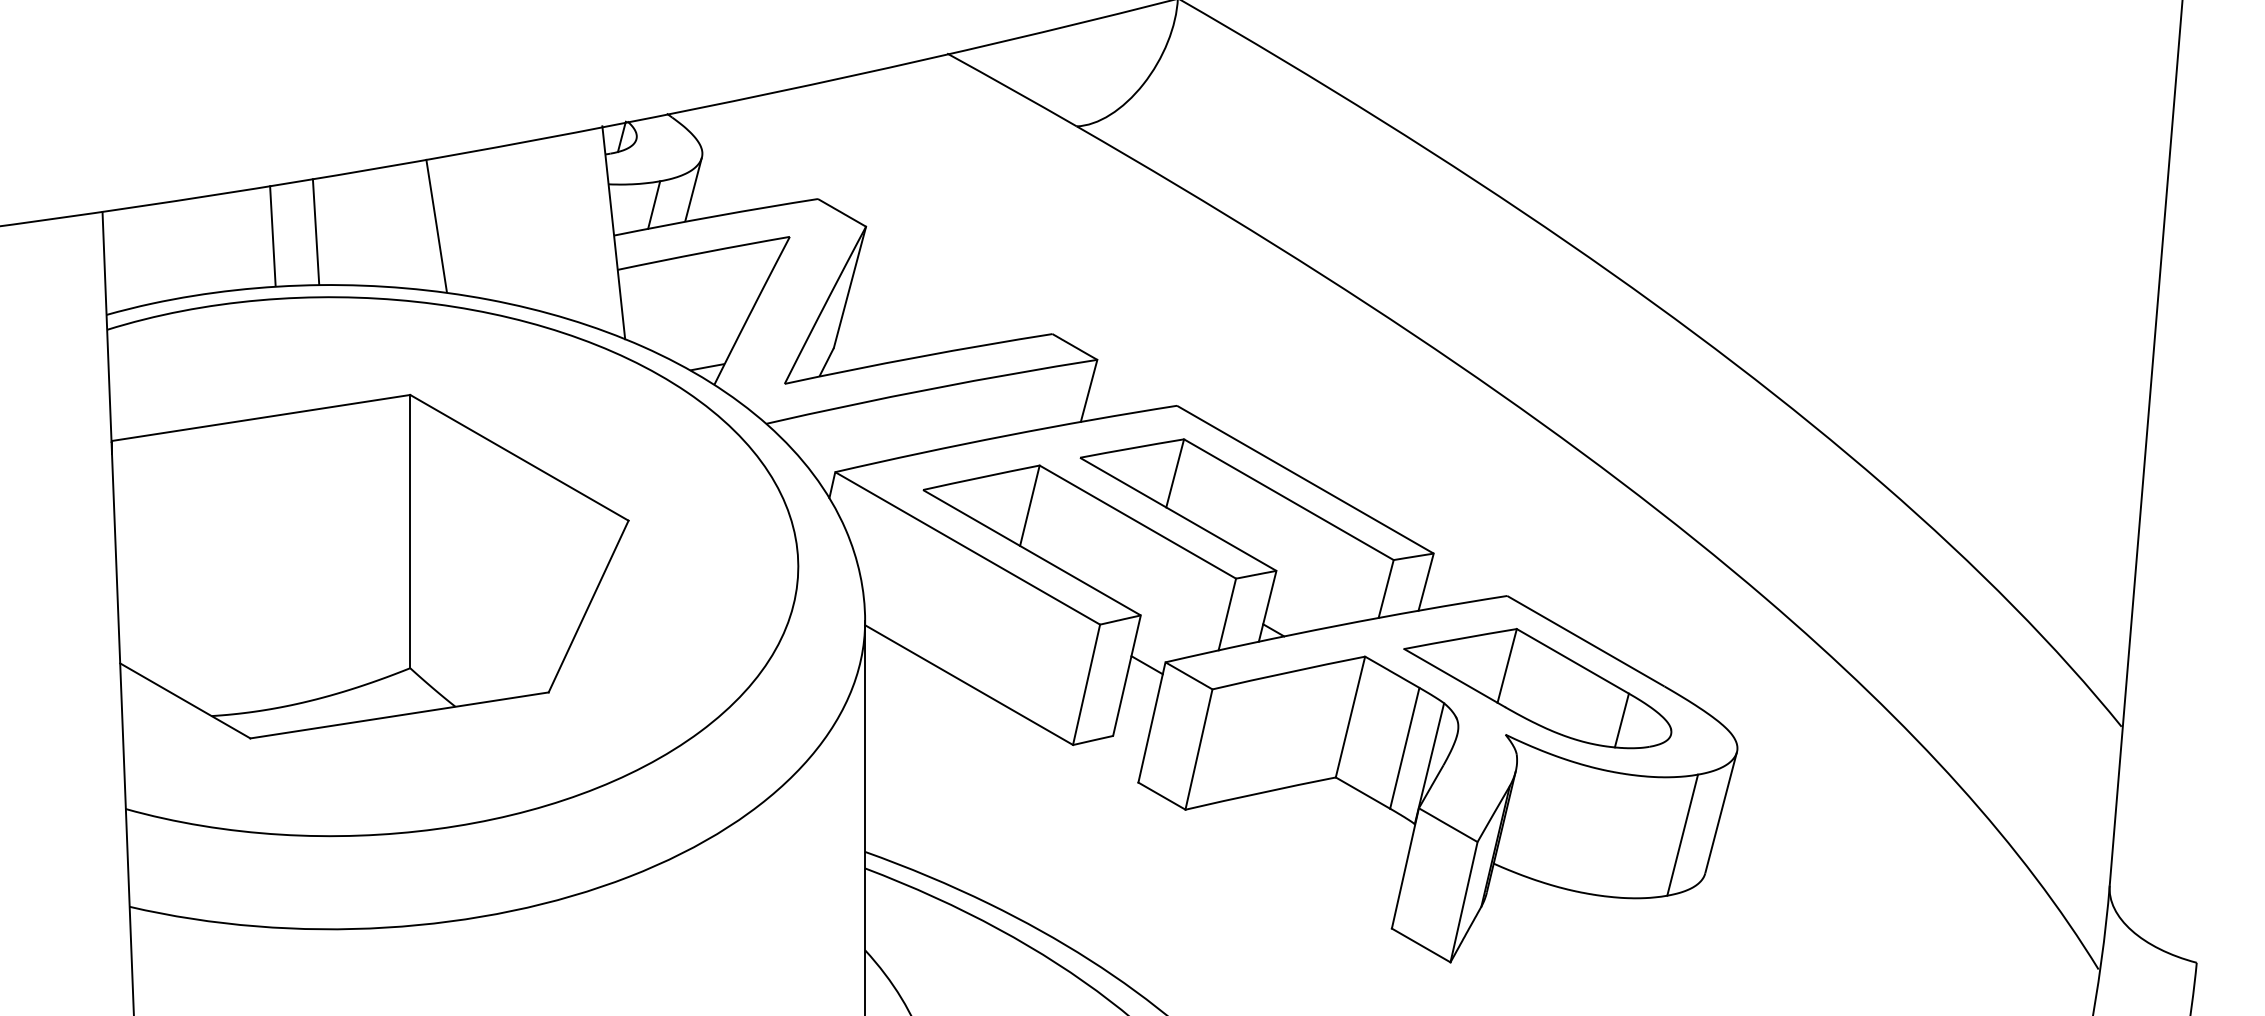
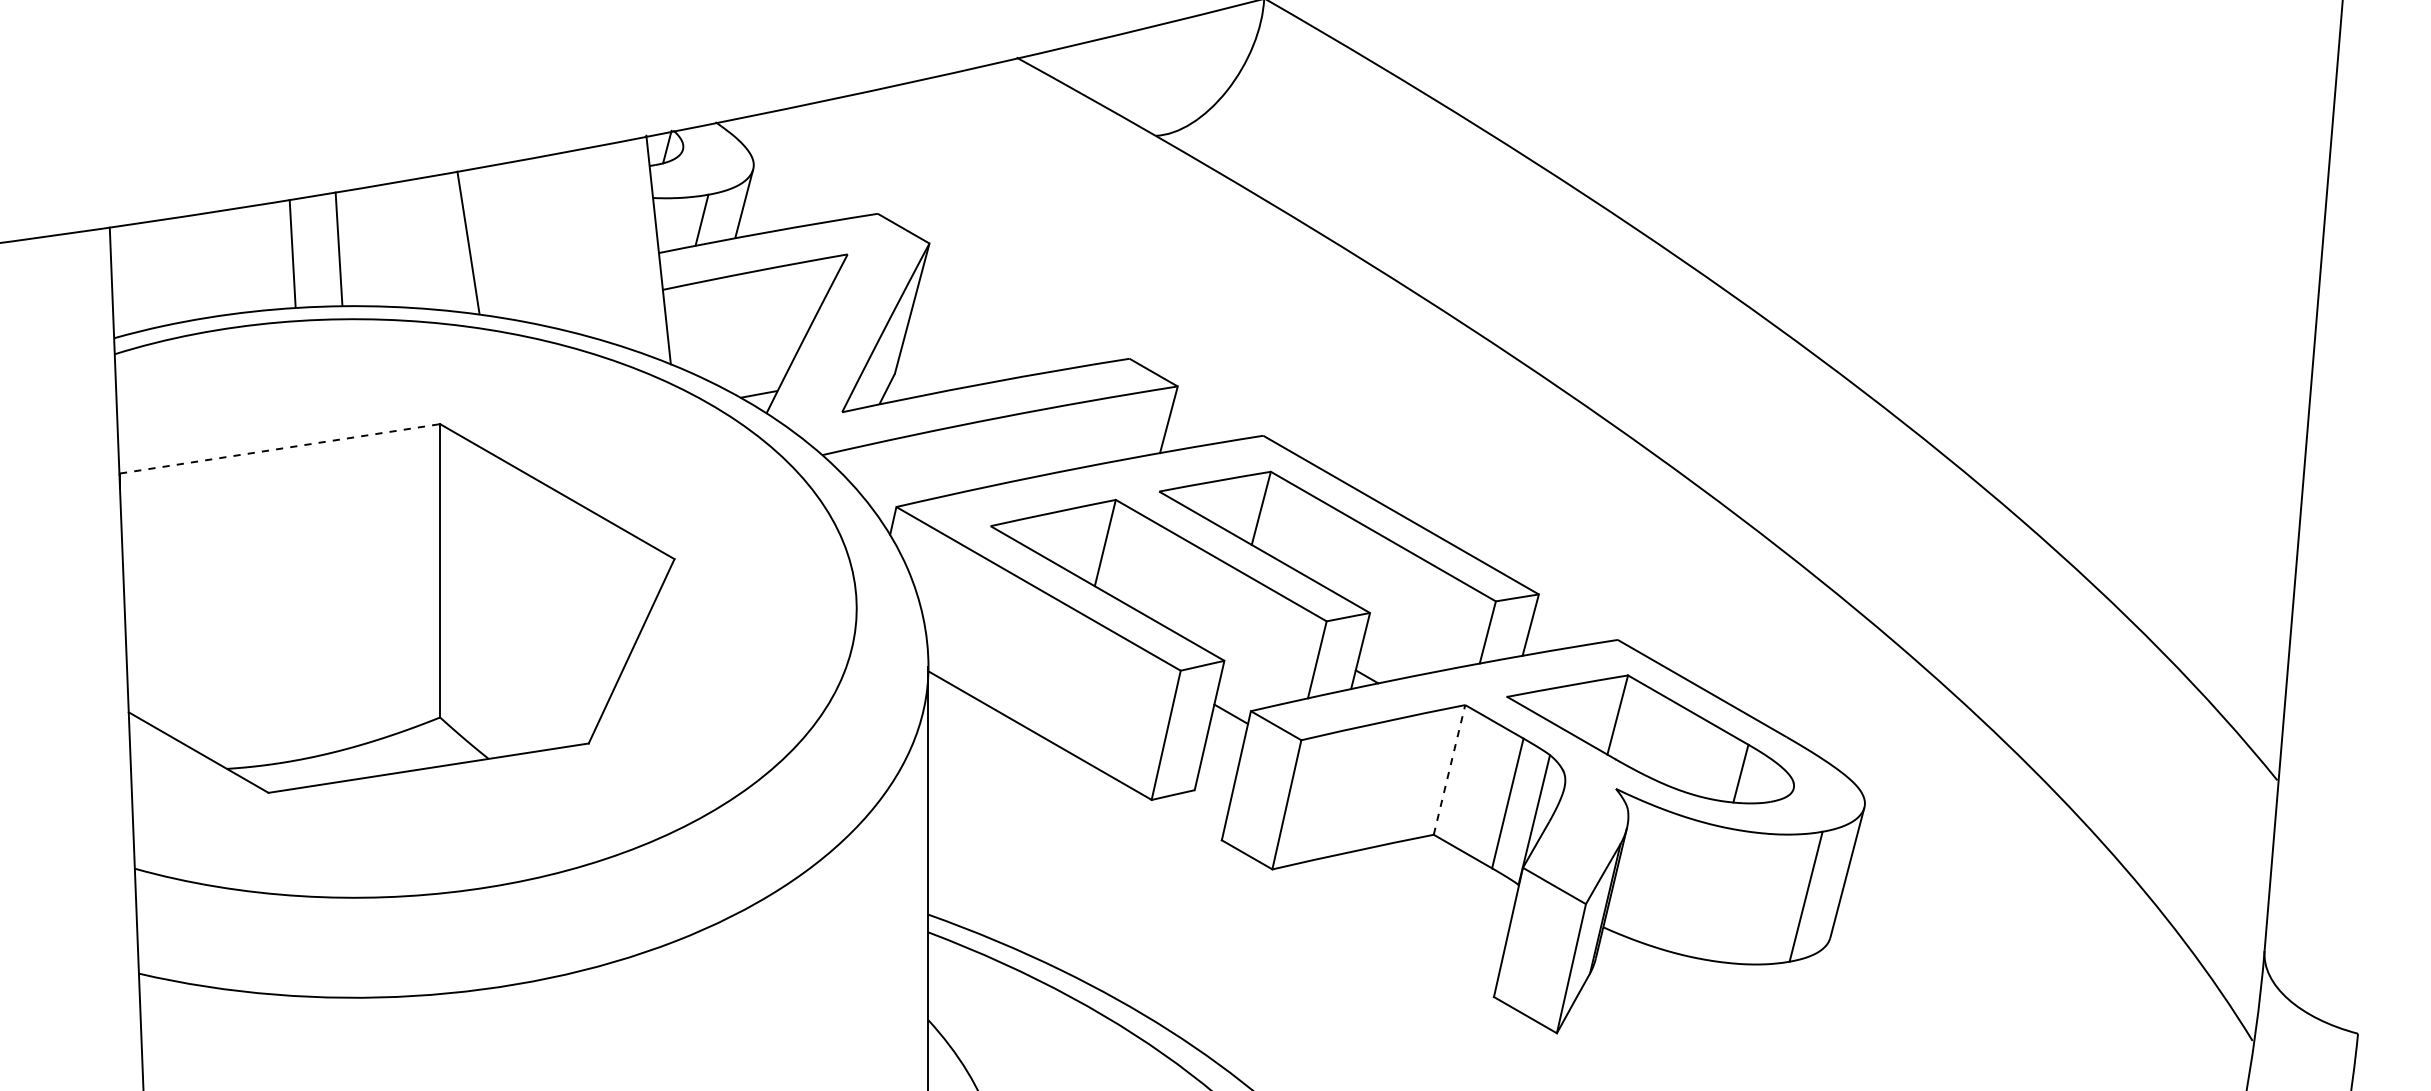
line: (261, 417) -> (280, 448), solid -> dashed
line: (1350, 716) -> (1449, 769), solid -> dashed

